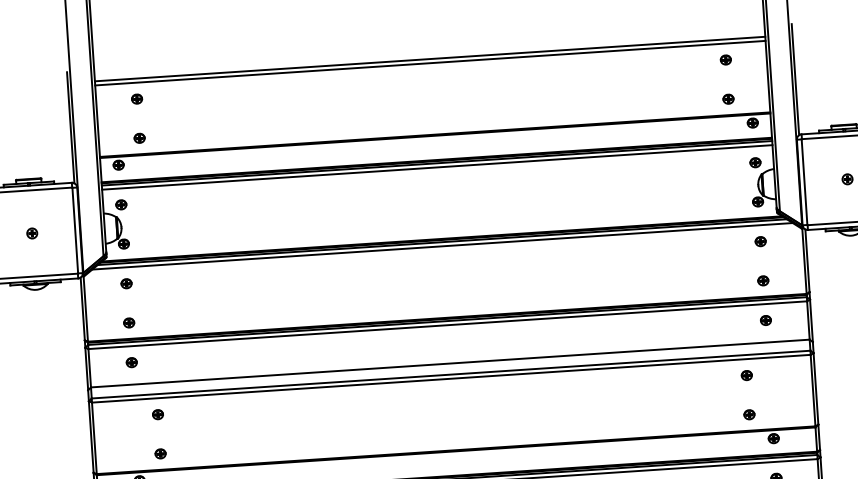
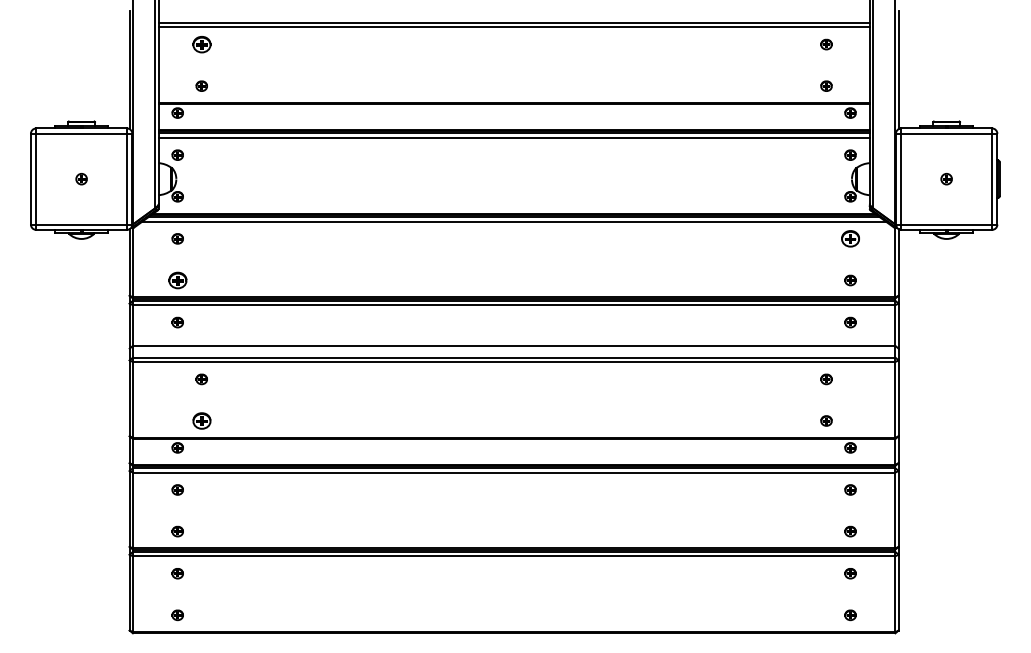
part: (136, 99) -> (201, 44), size x1.6
part: (760, 241) -> (850, 238), size x1.6
part: (128, 322) -> (177, 280), size x1.6
part: (160, 453) -> (201, 420), size x1.6

